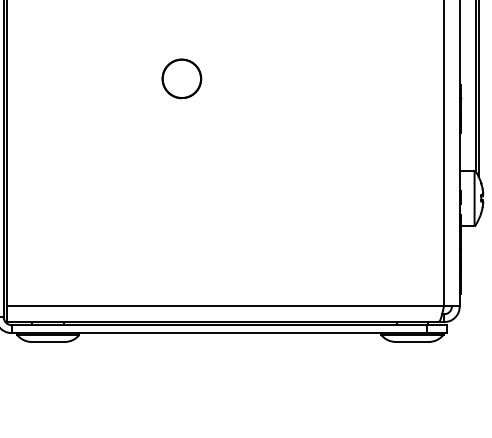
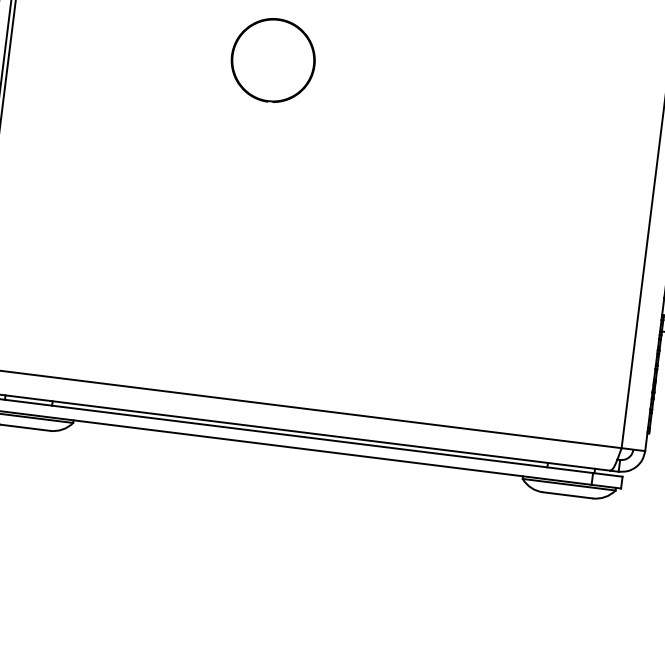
part: (181, 78) -> (272, 59), size x1.43

